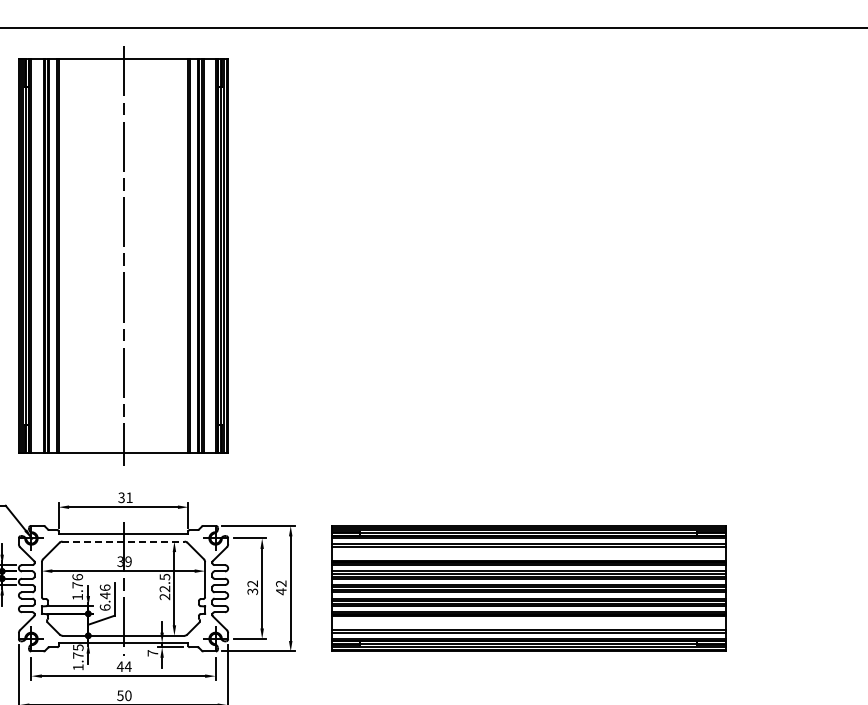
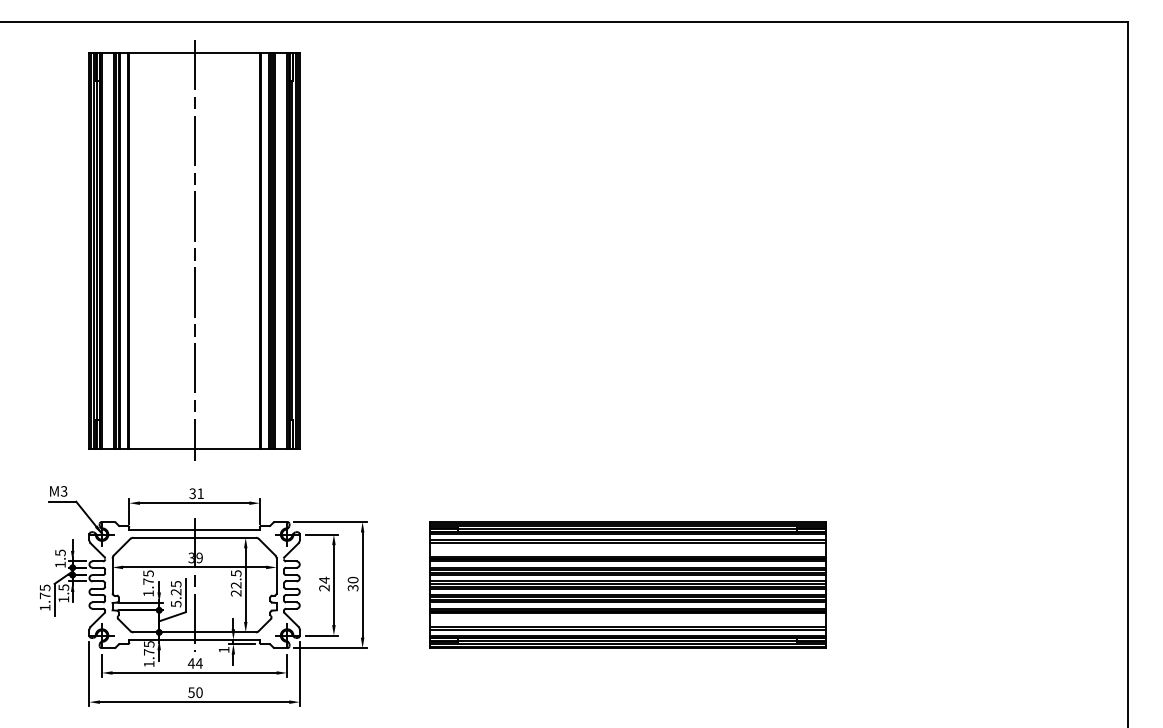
line: (124, 541) -> (195, 537), dashed -> solid
text: (77, 577) -> (148, 573), 1.76 -> 1.75
text: (252, 587) -> (324, 583), 32 -> 24
text: (280, 587) -> (352, 583), 42 -> 30
part: (528, 588) -> (627, 584), moved
text: (104, 597) -> (175, 593), 6.46 -> 5.25
text: (153, 652) -> (224, 649), 7 -> 1

